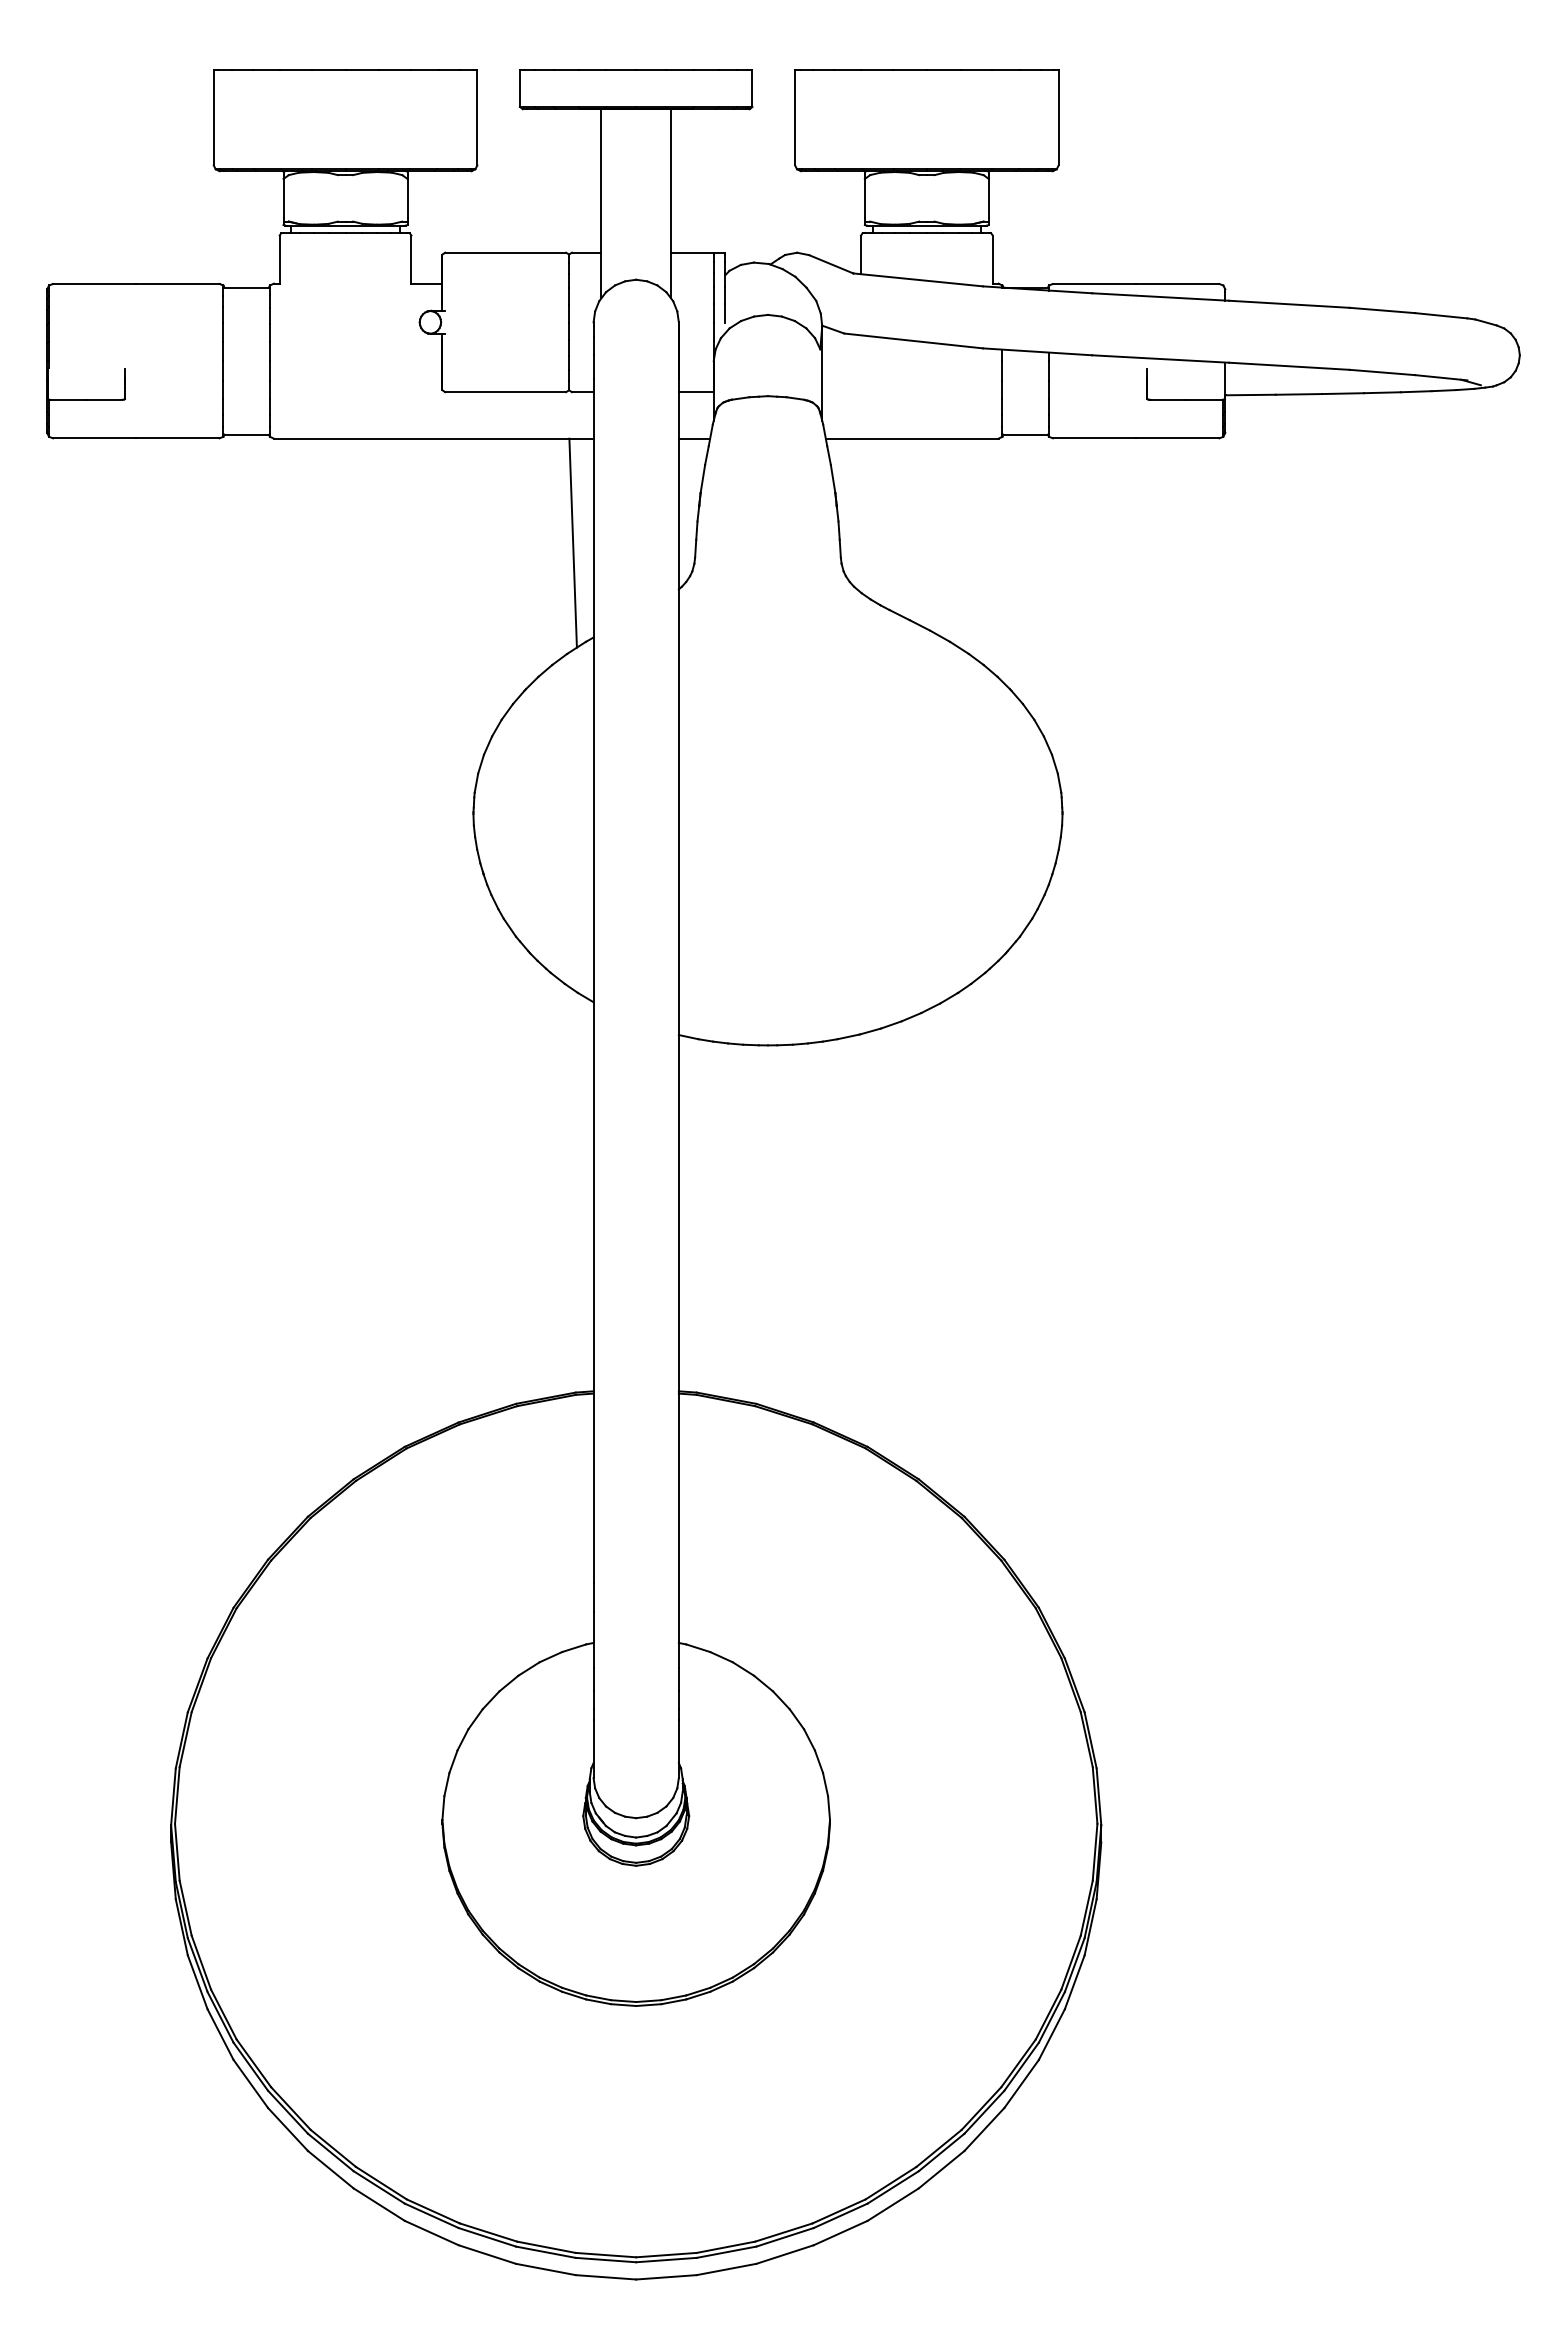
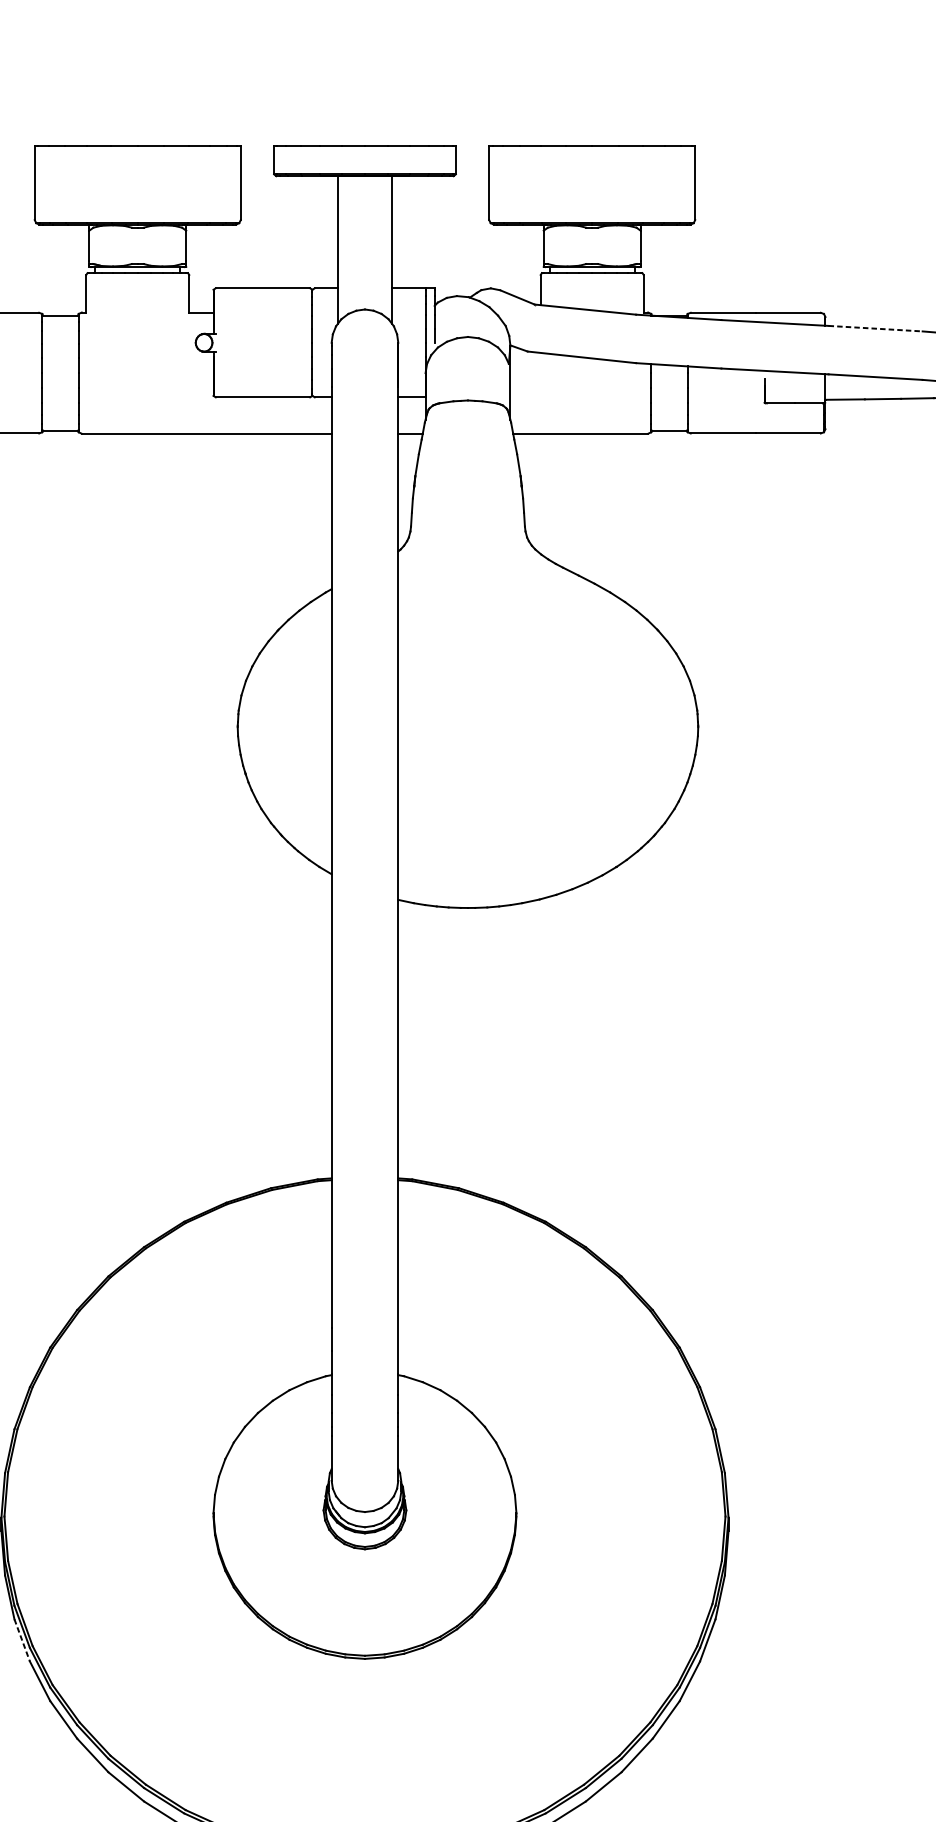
line: (1289, 304) -> (875, 328), solid -> dashed
line: (572, 542) -> (315, 514), removed
line: (197, 1982) -> (22, 1640), solid -> dashed

